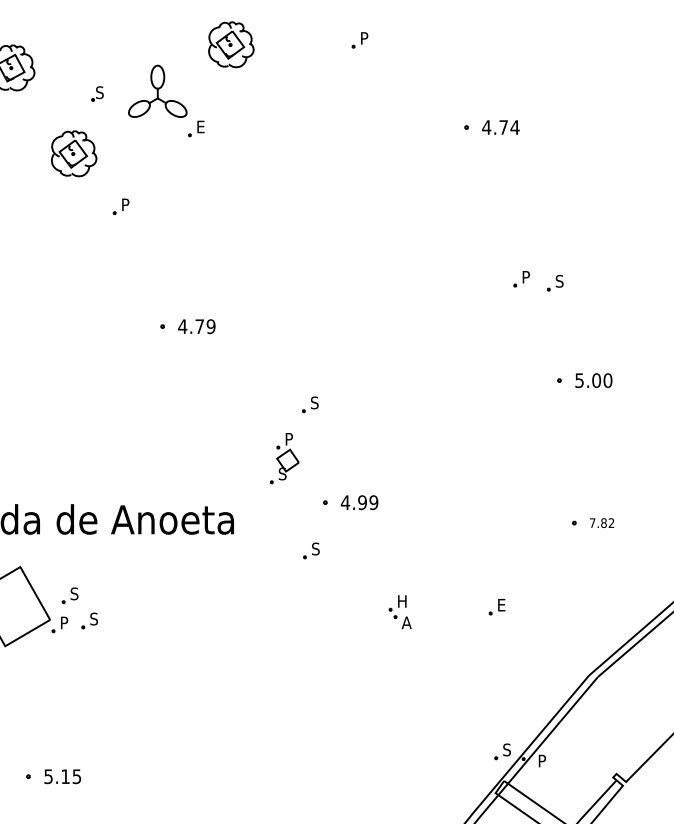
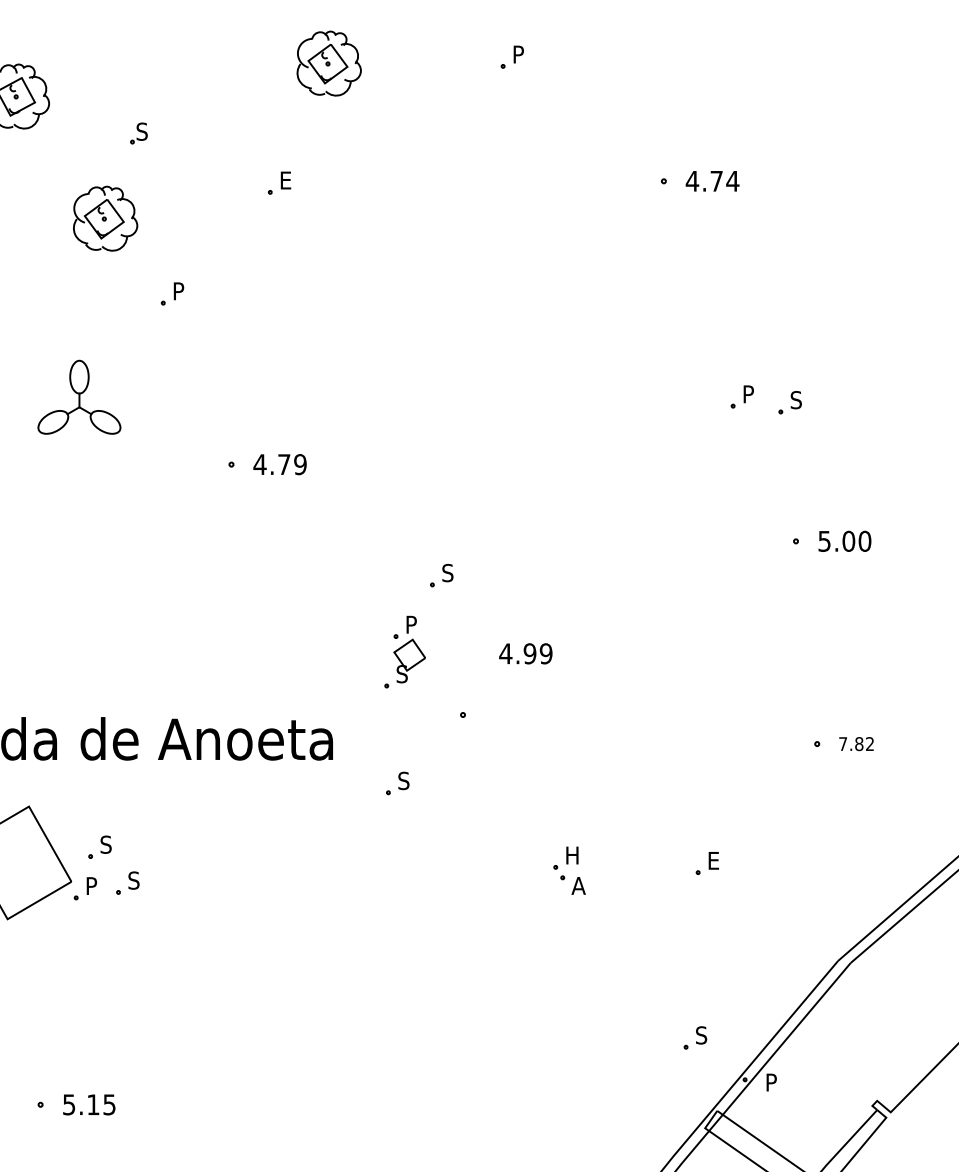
part: (157, 90) -> (79, 396), moved
text: (359, 502) -> (525, 653), moved
part: (311, 550) -> (397, 783), moved
part: (502, 751) -> (695, 1037), moved

